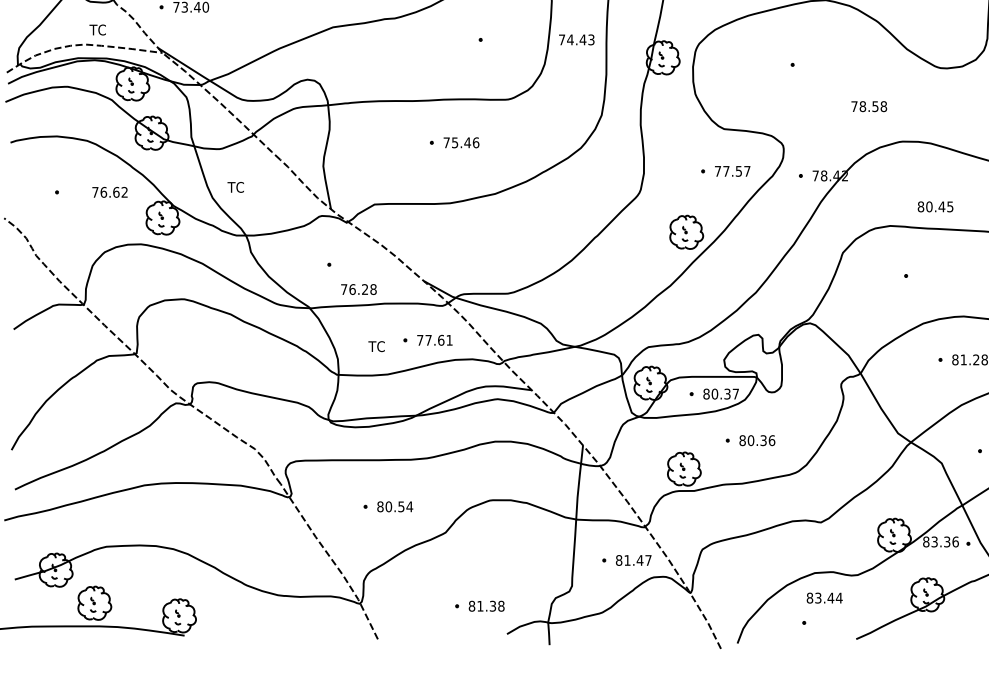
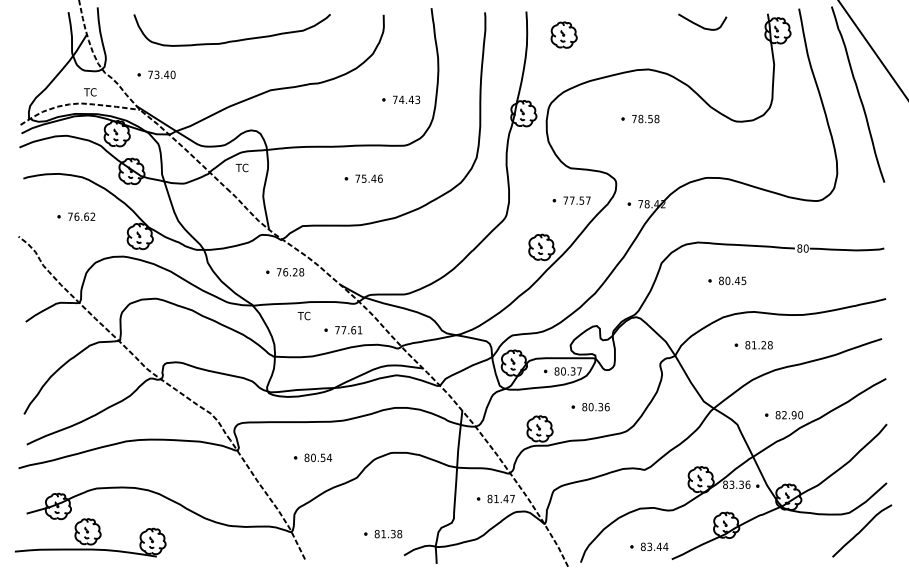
text: (576, 39) -> (406, 99), moved
text: (868, 105) -> (645, 118), moved
text: (234, 186) -> (241, 167), moved
text: (109, 192) -> (81, 216), moved
text: (935, 206) -> (732, 280), moved
text: (358, 289) -> (290, 272), moved
text: (375, 345) -> (303, 315), moved
text: (824, 597) -> (654, 546), moved

